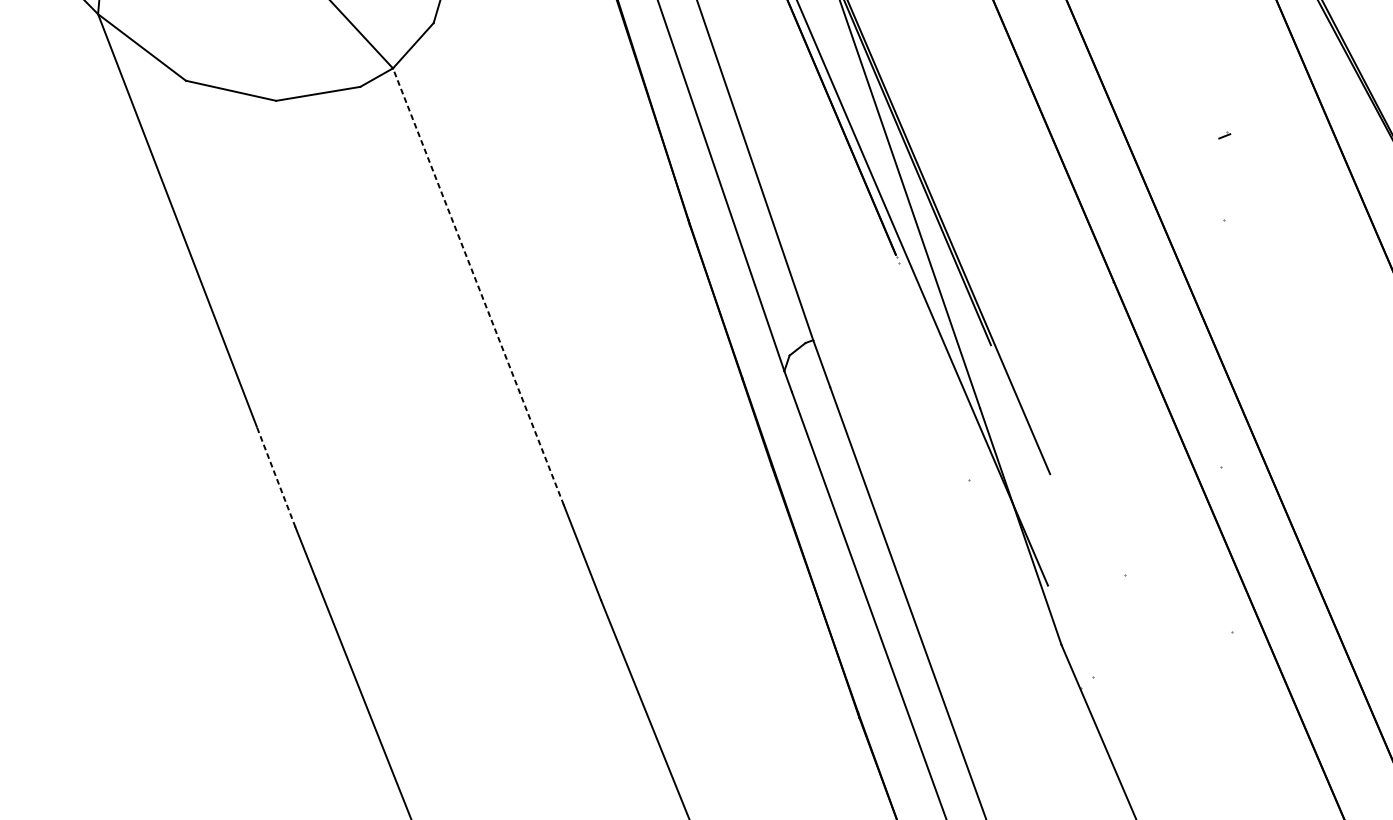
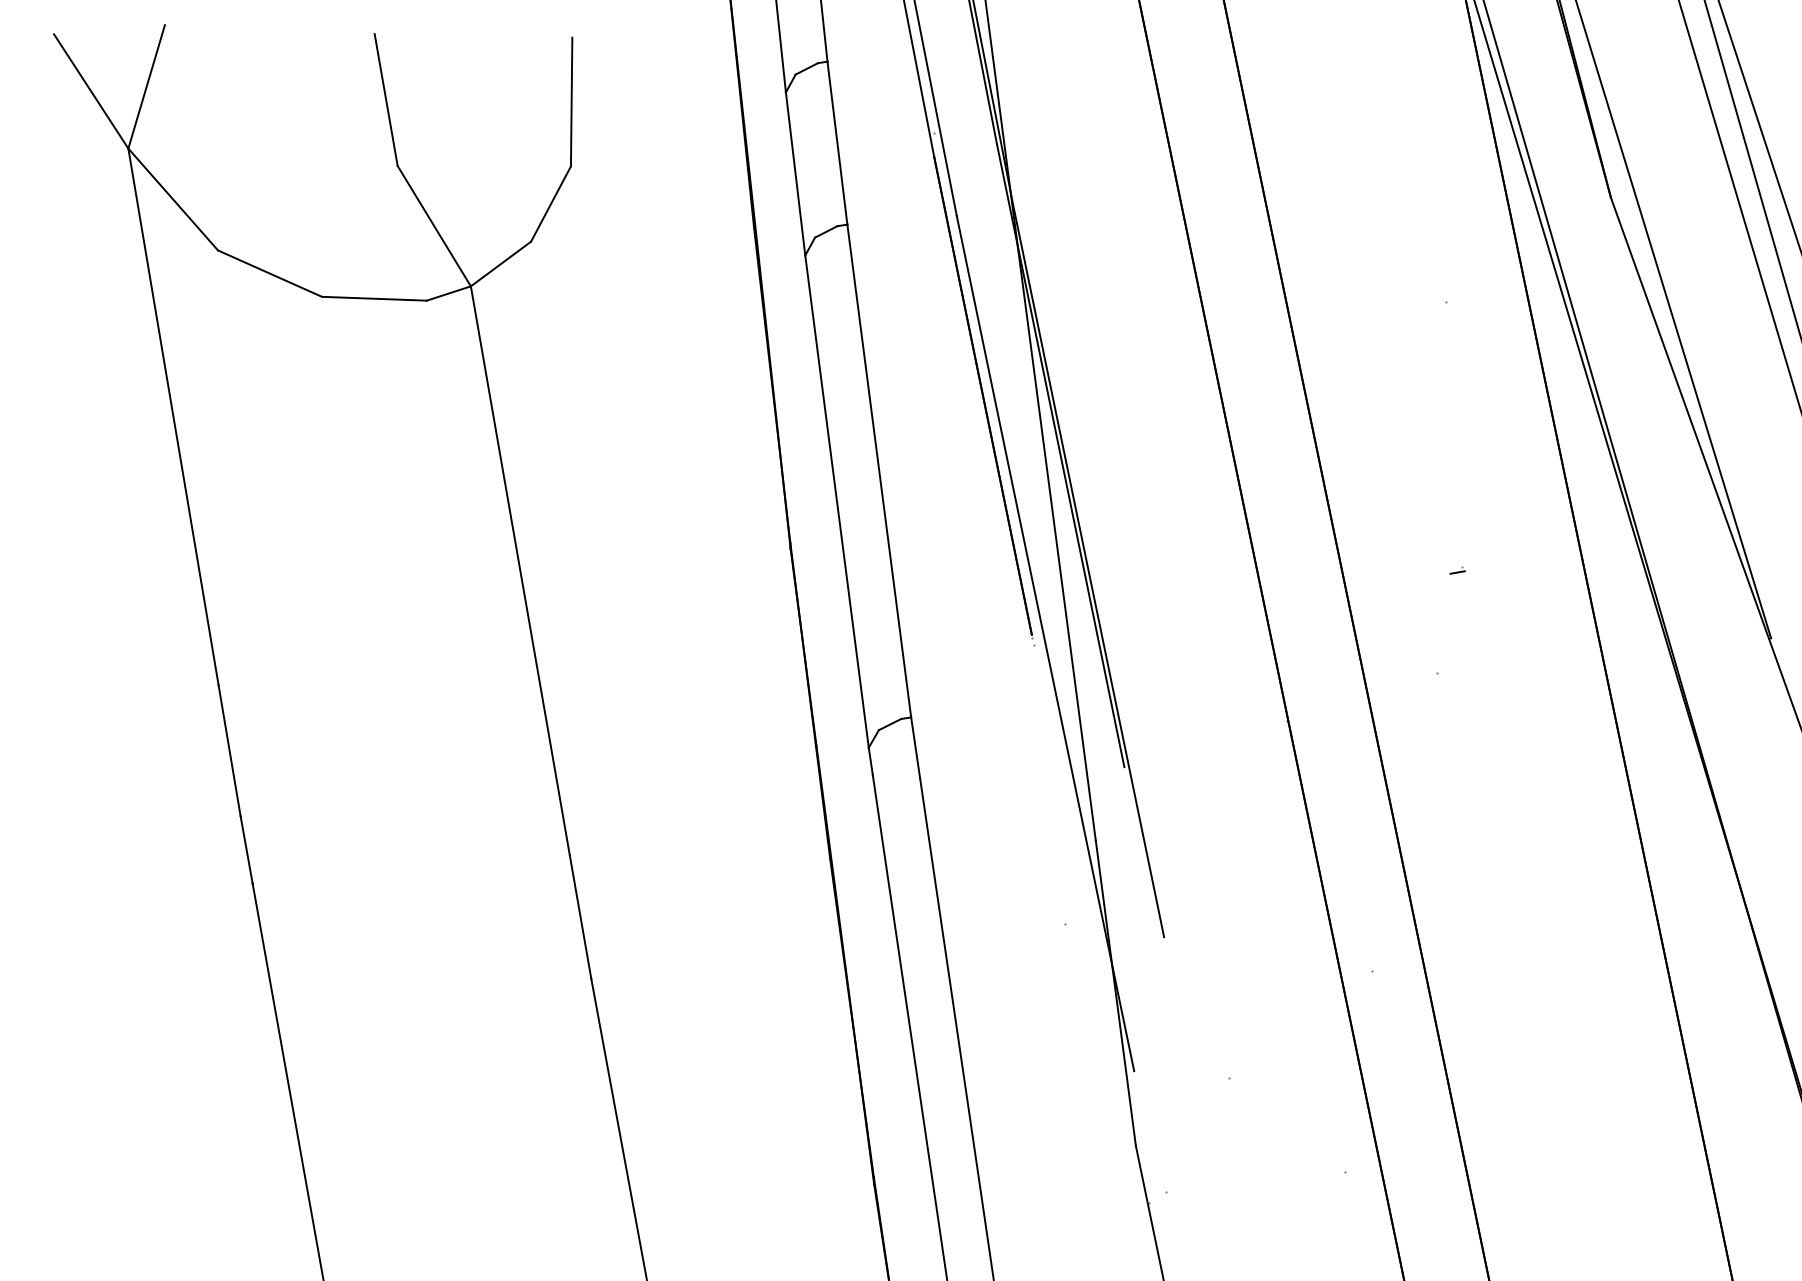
line: (478, 286) -> (520, 570), dashed -> solid
line: (276, 476) -> (229, 750), dashed -> solid

